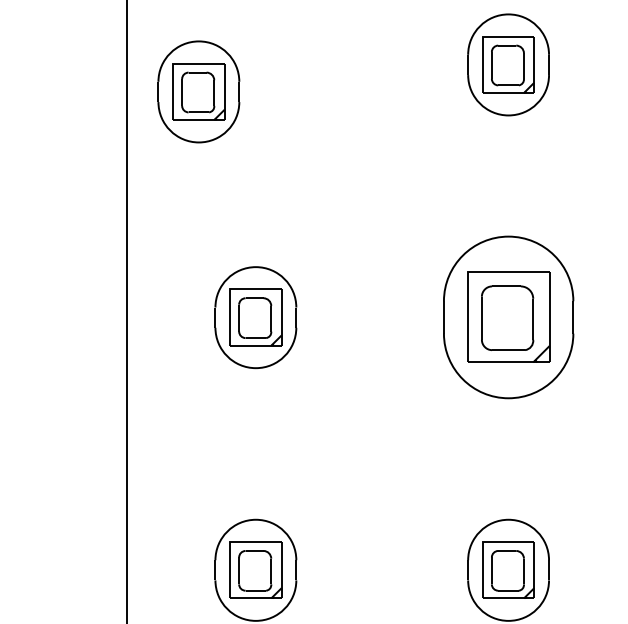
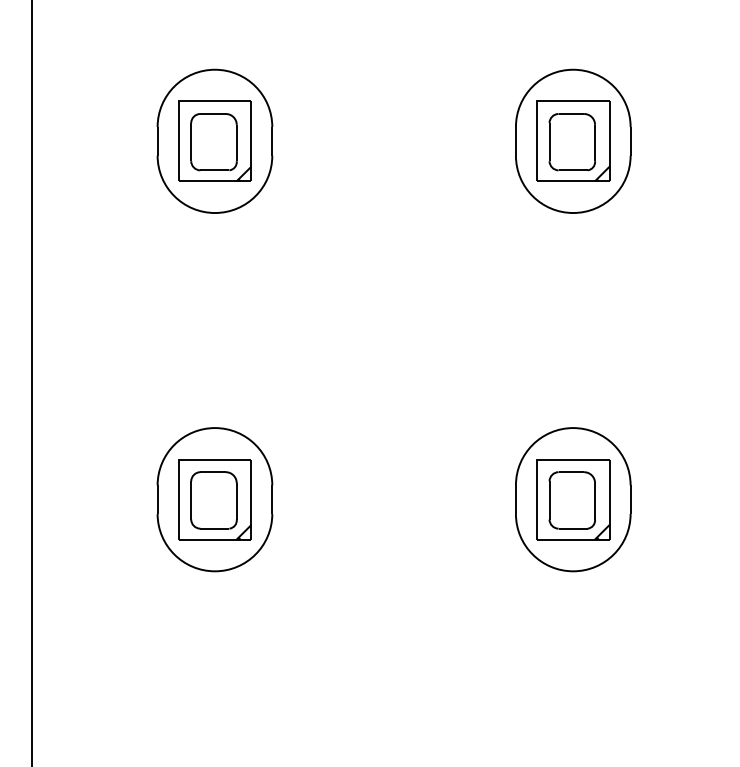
part: (198, 91) -> (214, 140), moved
part: (508, 317) -> (573, 499), size x0.62

